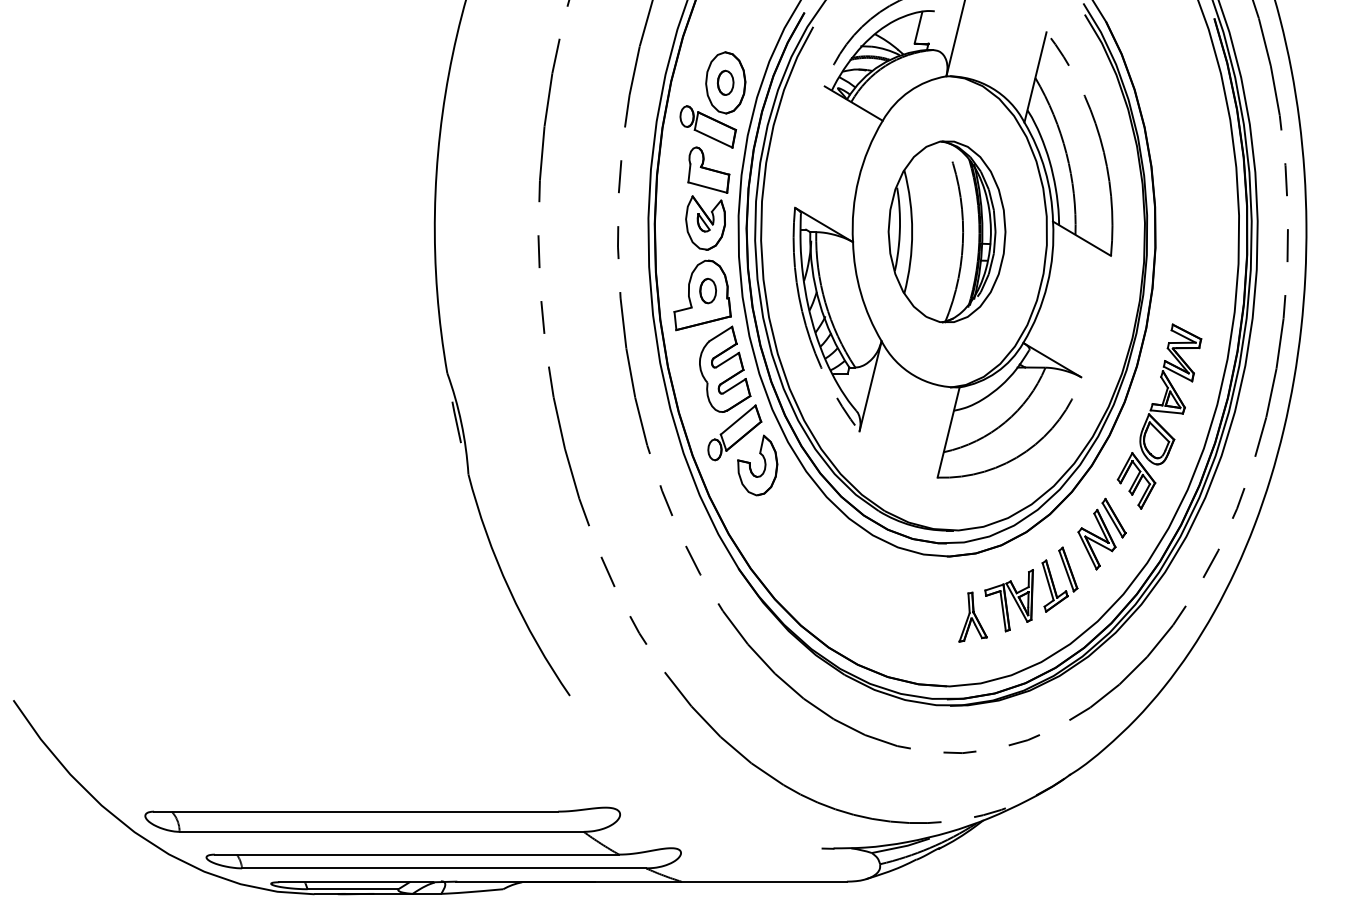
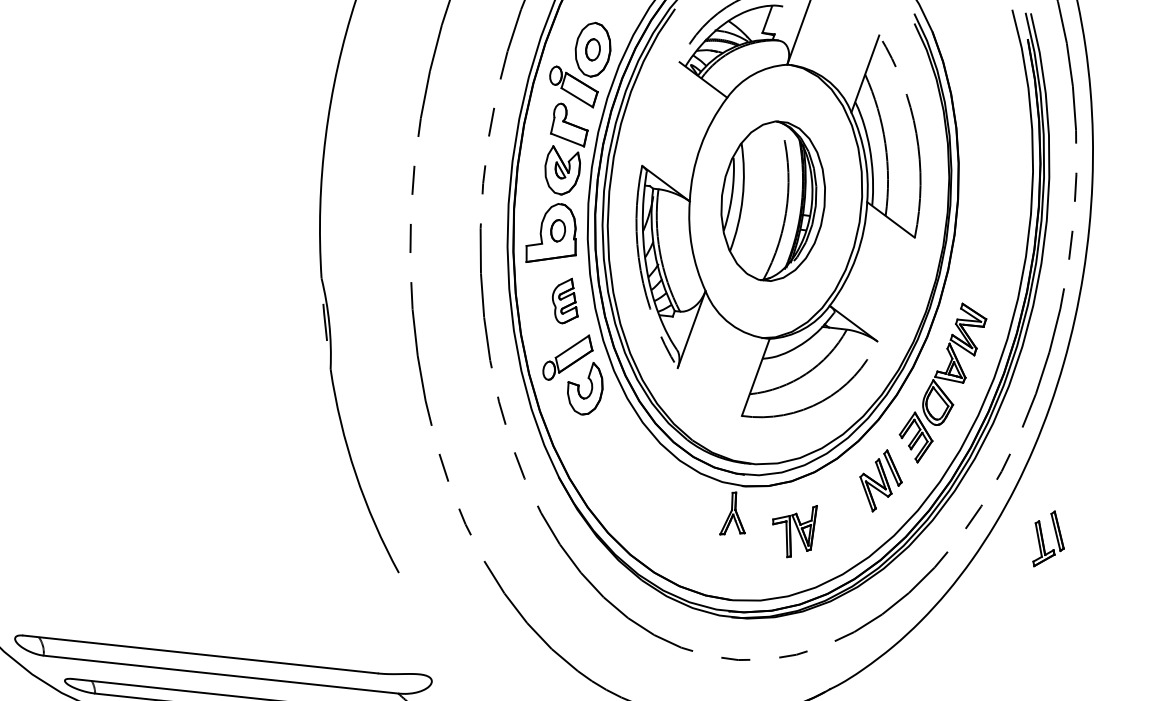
part: (725, 368) -> (566, 300), size x0.6
part: (1053, 580) -> (1043, 539), moved
part: (972, 616) -> (734, 513), moved

